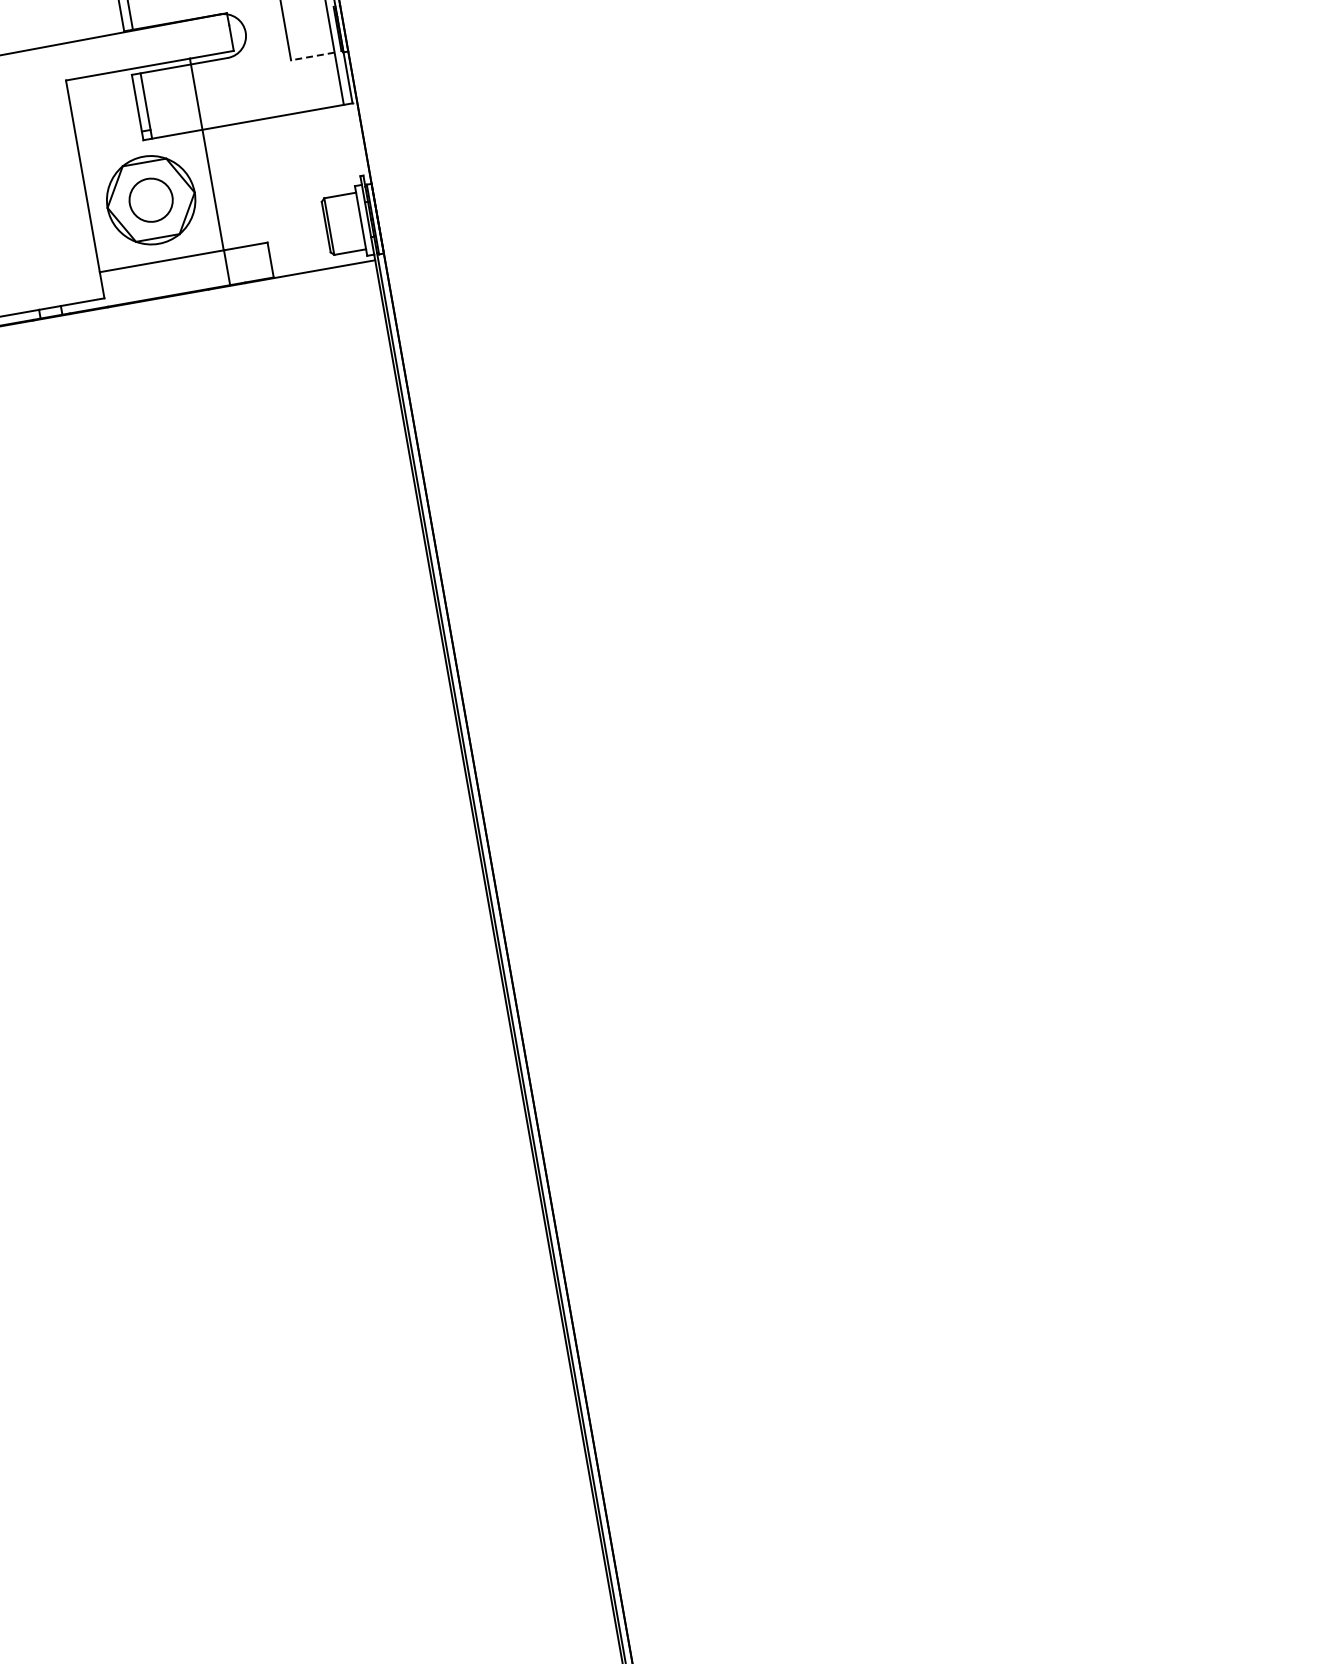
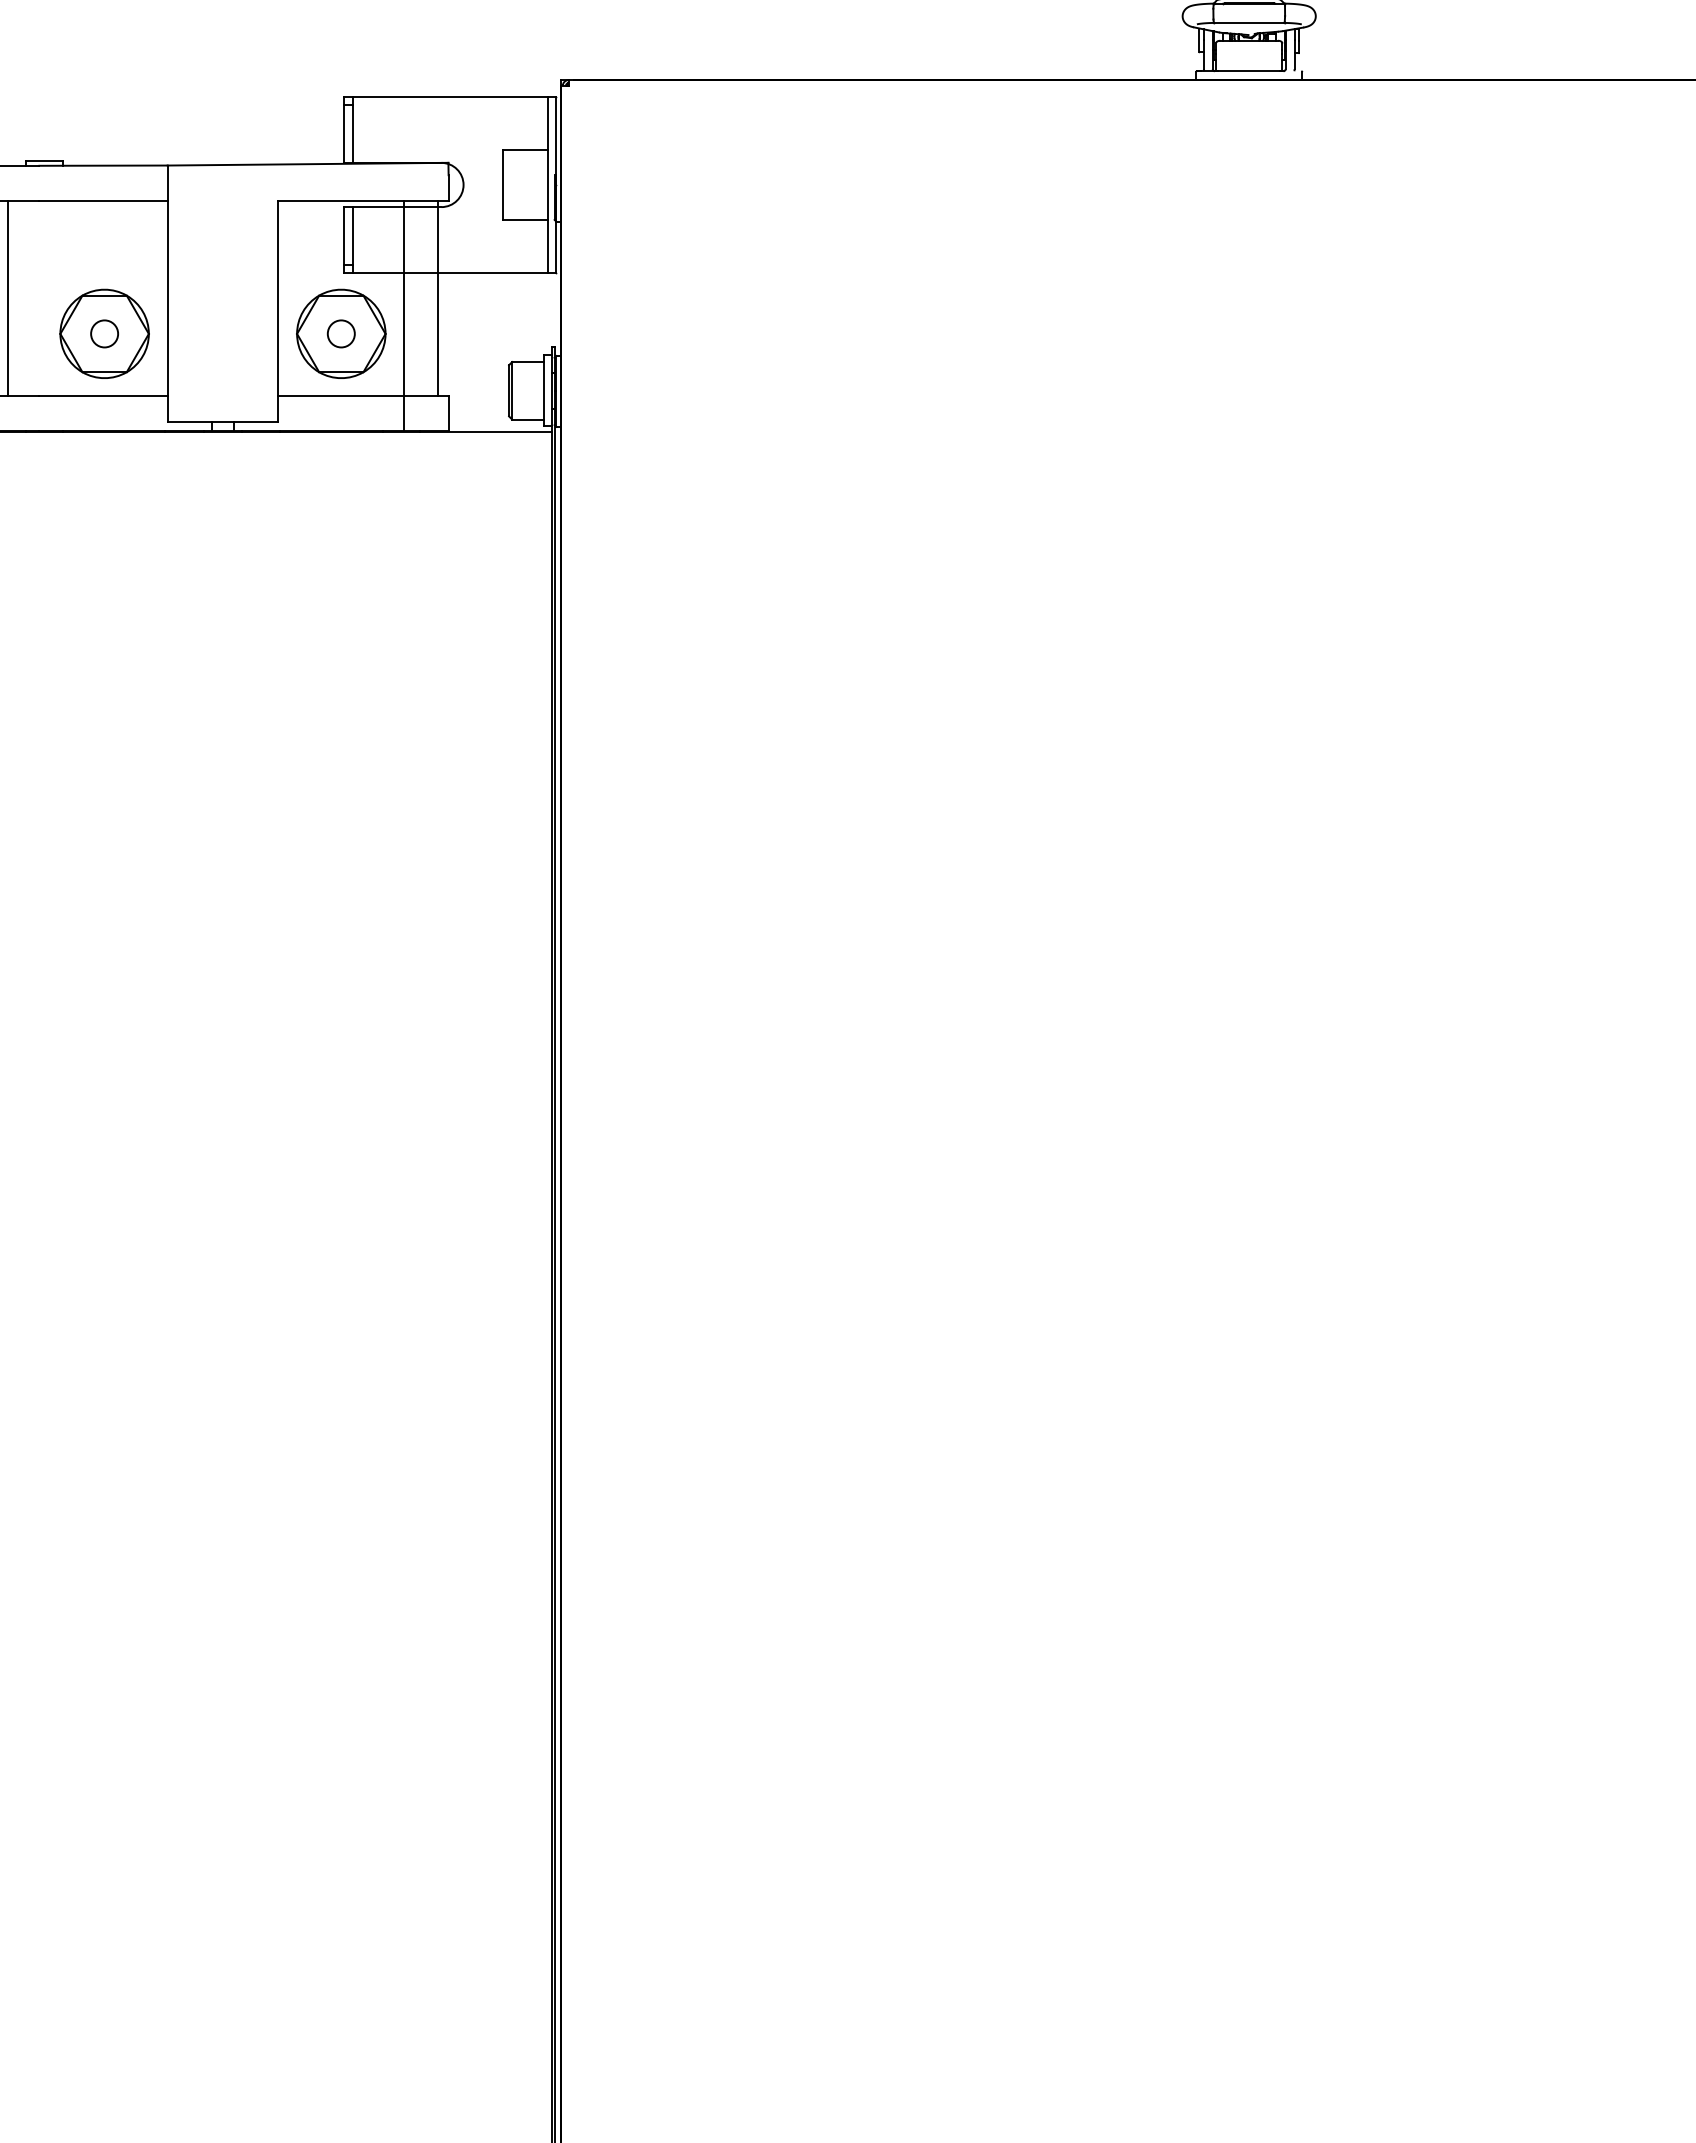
line: (312, 56) -> (525, 220), dashed -> solid
line: (239, 148) -> (437, 298), added
circle: (150, 199) -> (340, 333), size x0.62

